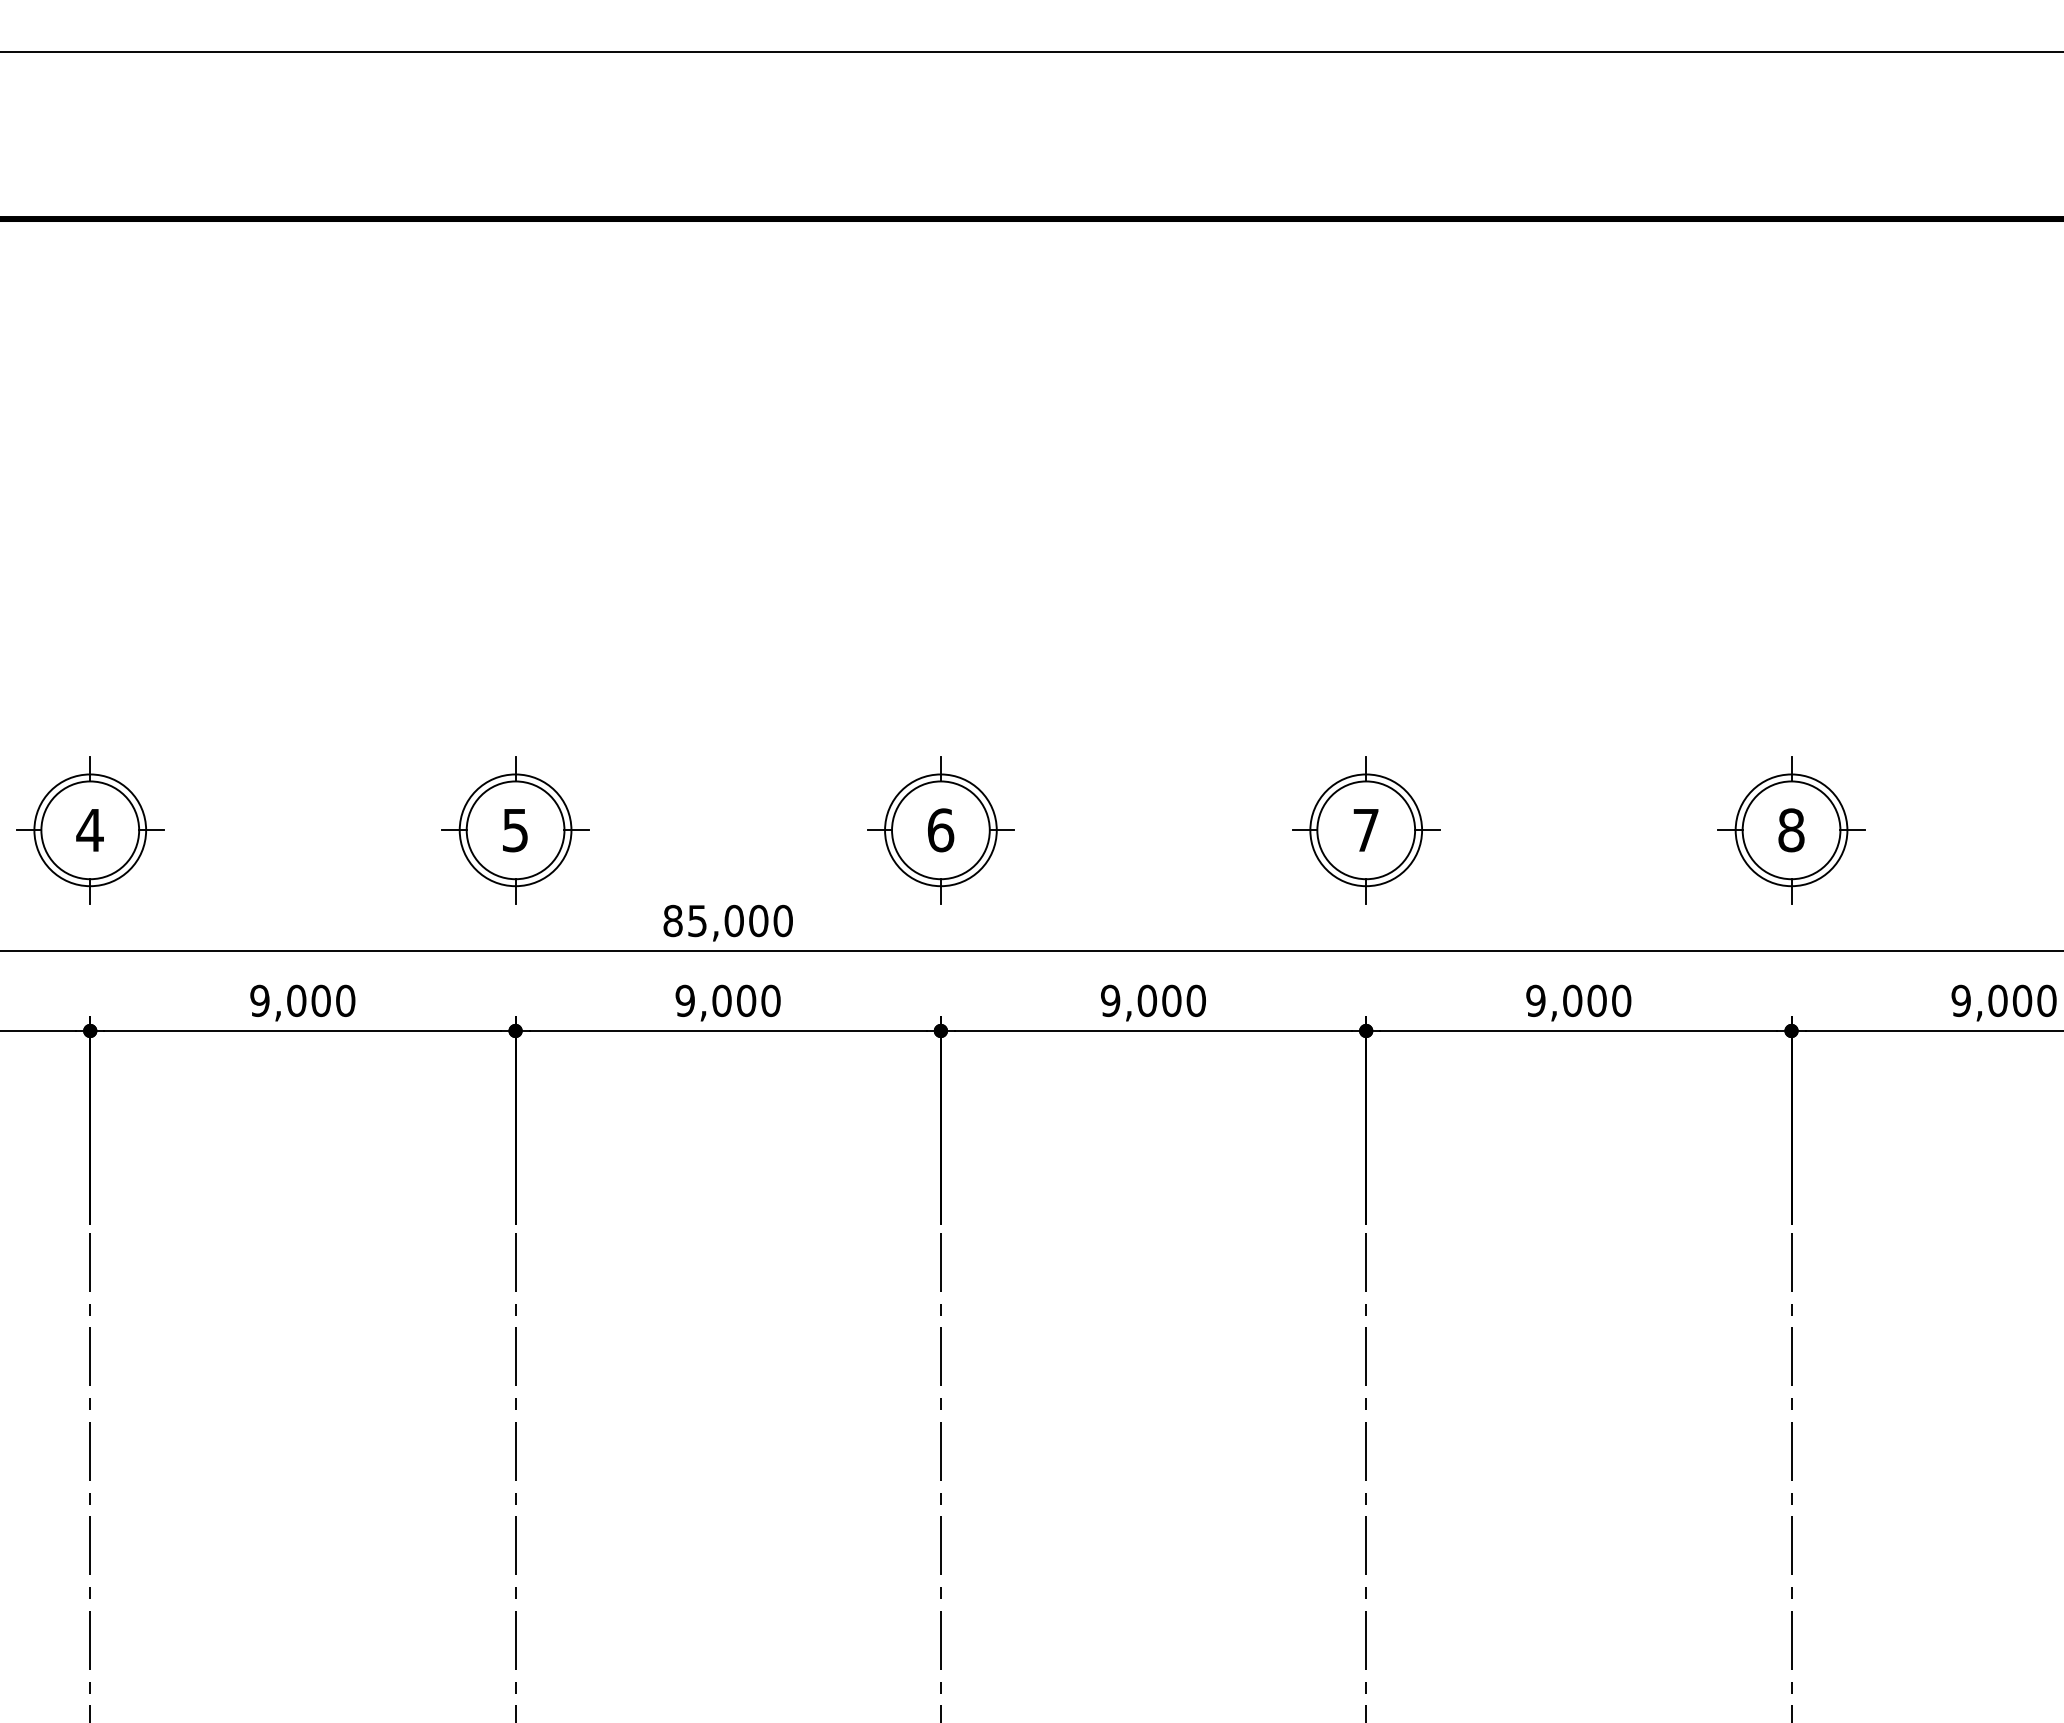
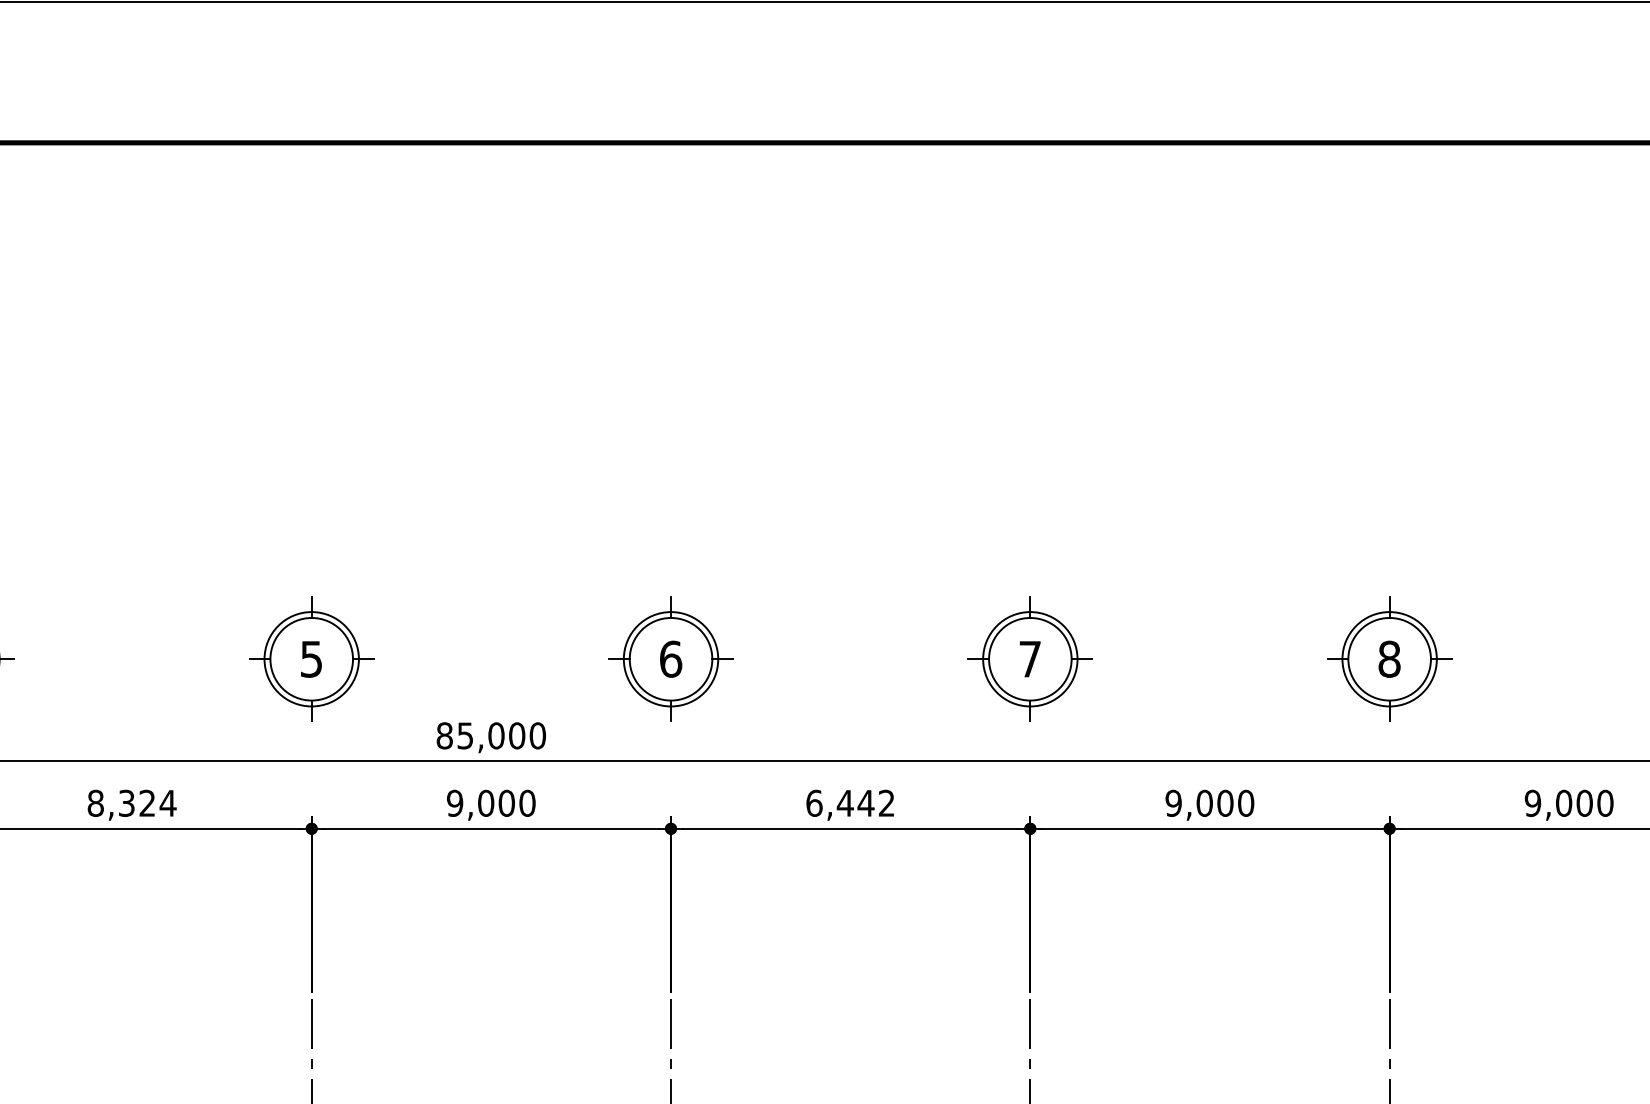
text: (302, 1000) -> (131, 803), 9,000 -> 8,324
text: (1153, 1000) -> (850, 803), 9,000 -> 6,442

